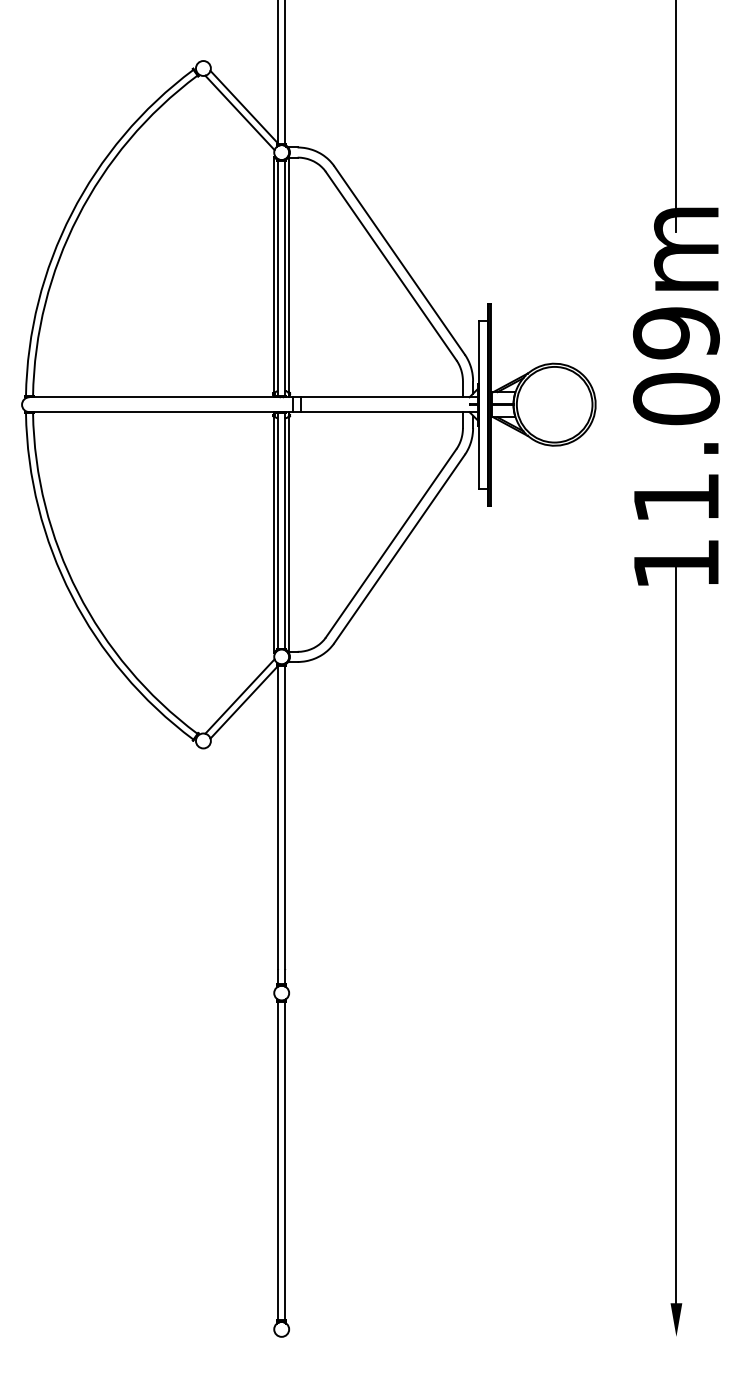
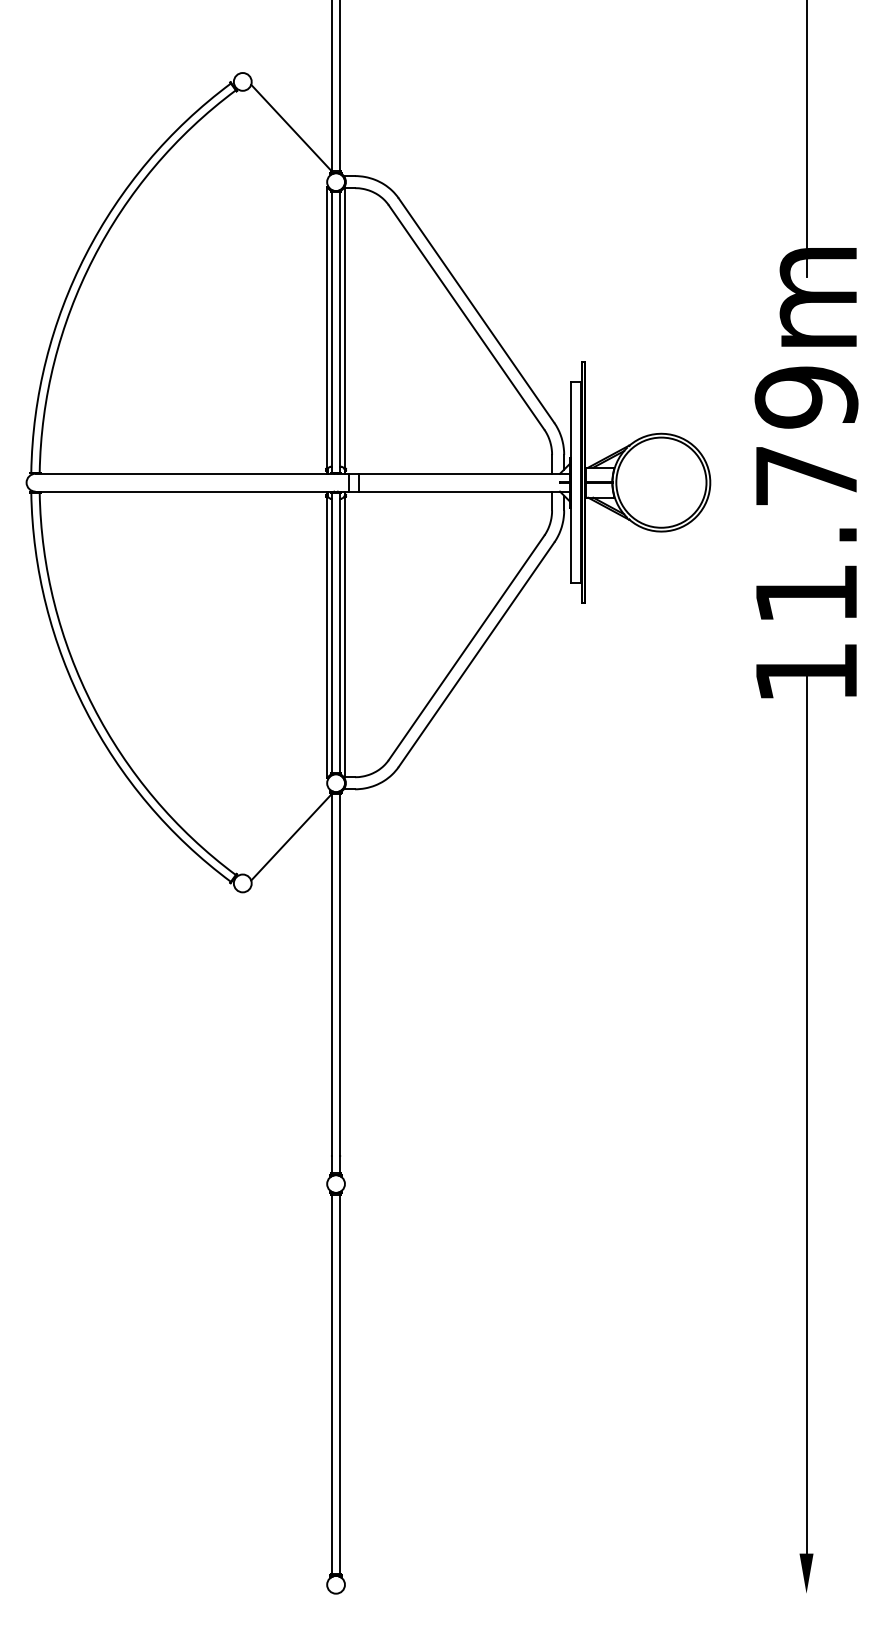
line: (240, 112) -> (286, 134), removed
text: (676, 398) -> (806, 475), 11.09m -> 11.79m
line: (240, 696) -> (286, 830), removed

